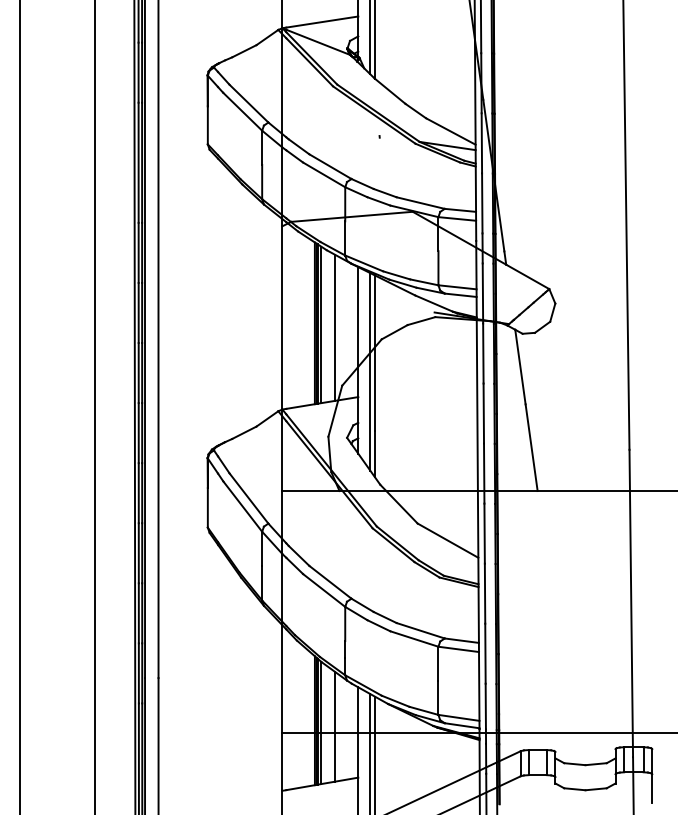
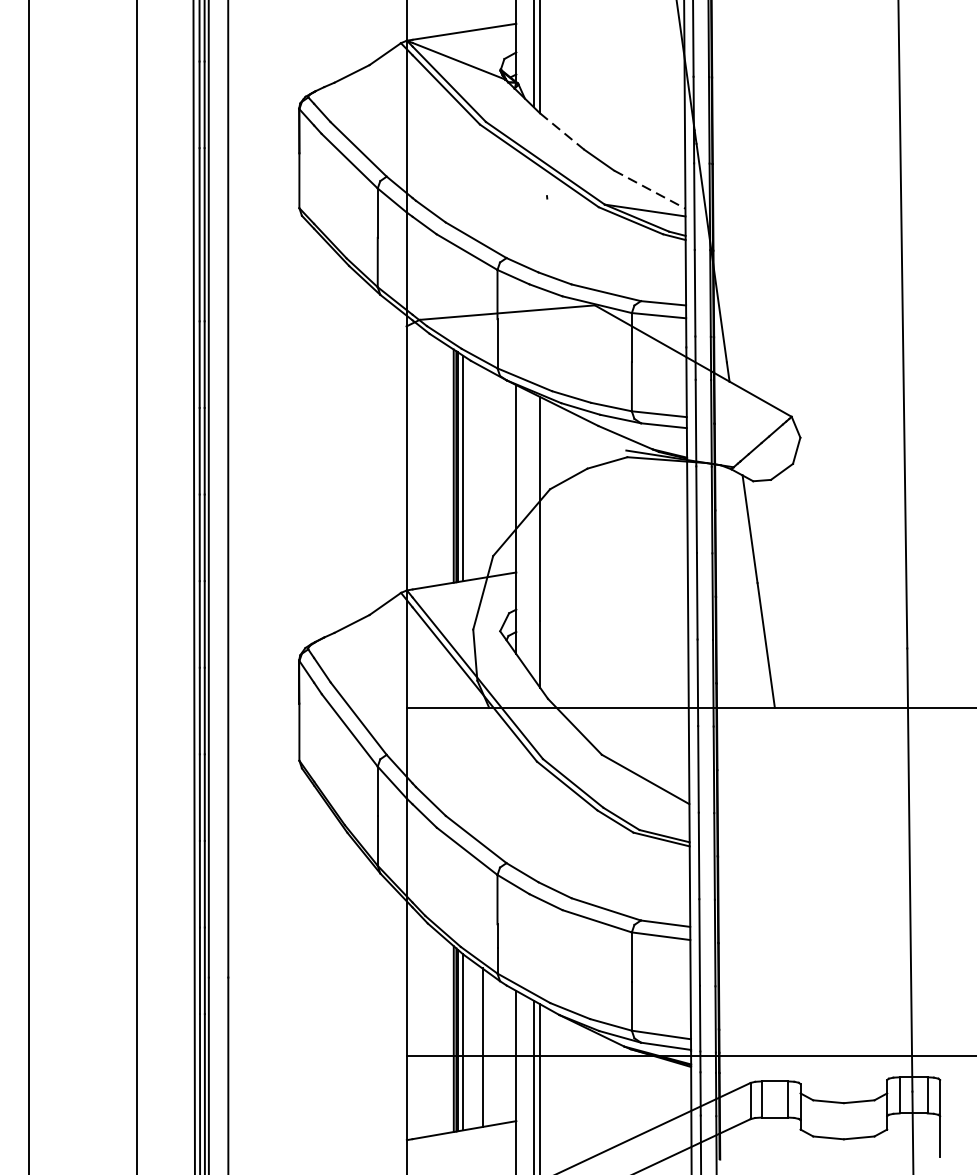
line: (390, 91) -> (562, 131), solid -> dashed
line: (451, 131) -> (650, 189), solid -> dashed
line: (334, 327) -> (482, 472), removed
line: (370, 371) -> (533, 535), removed

